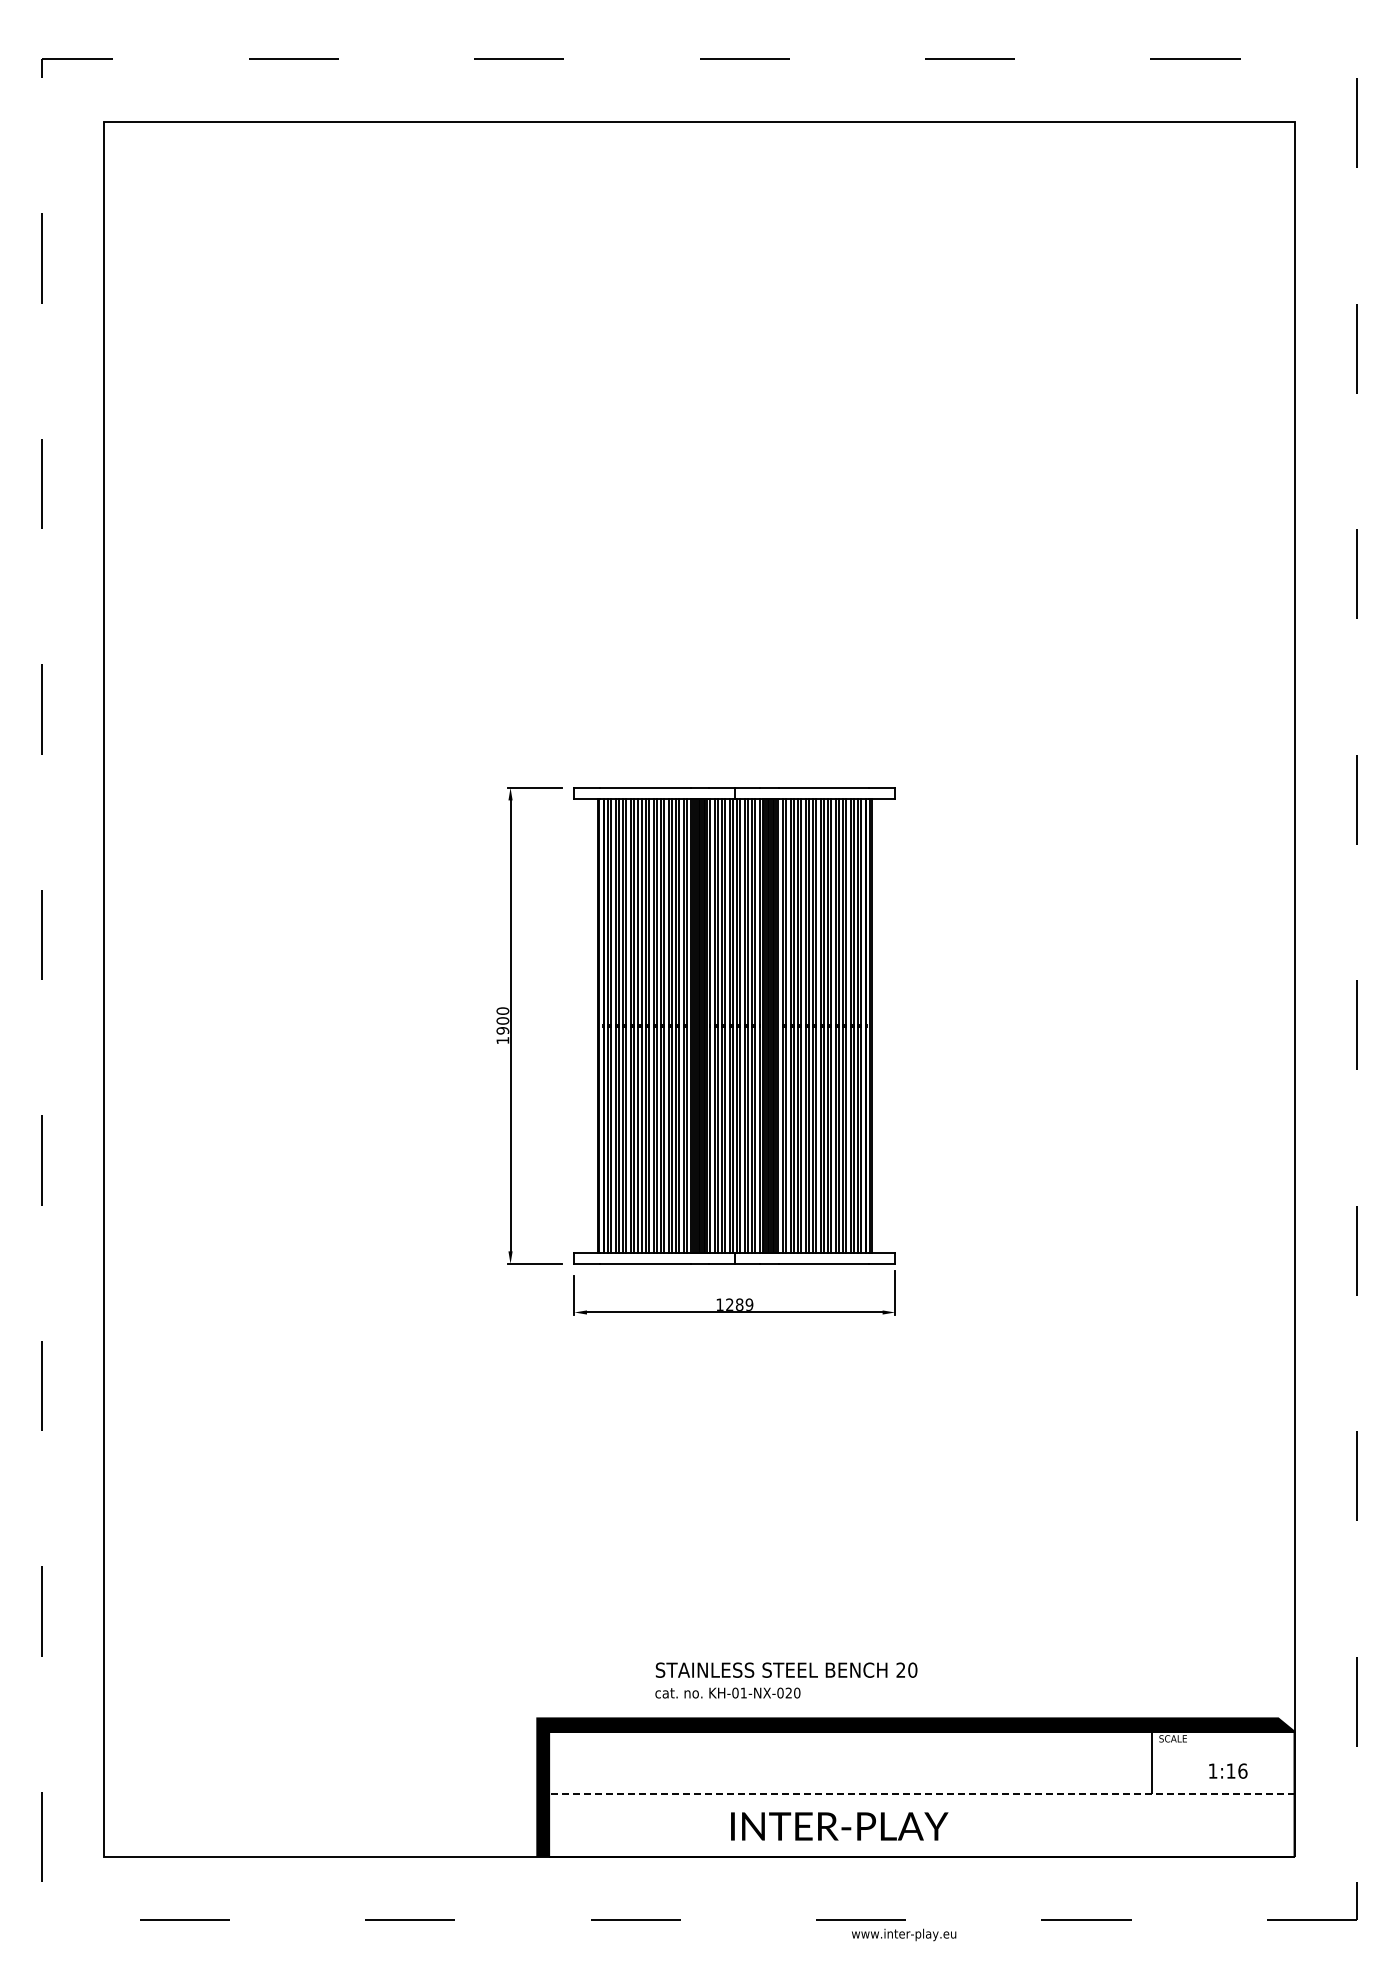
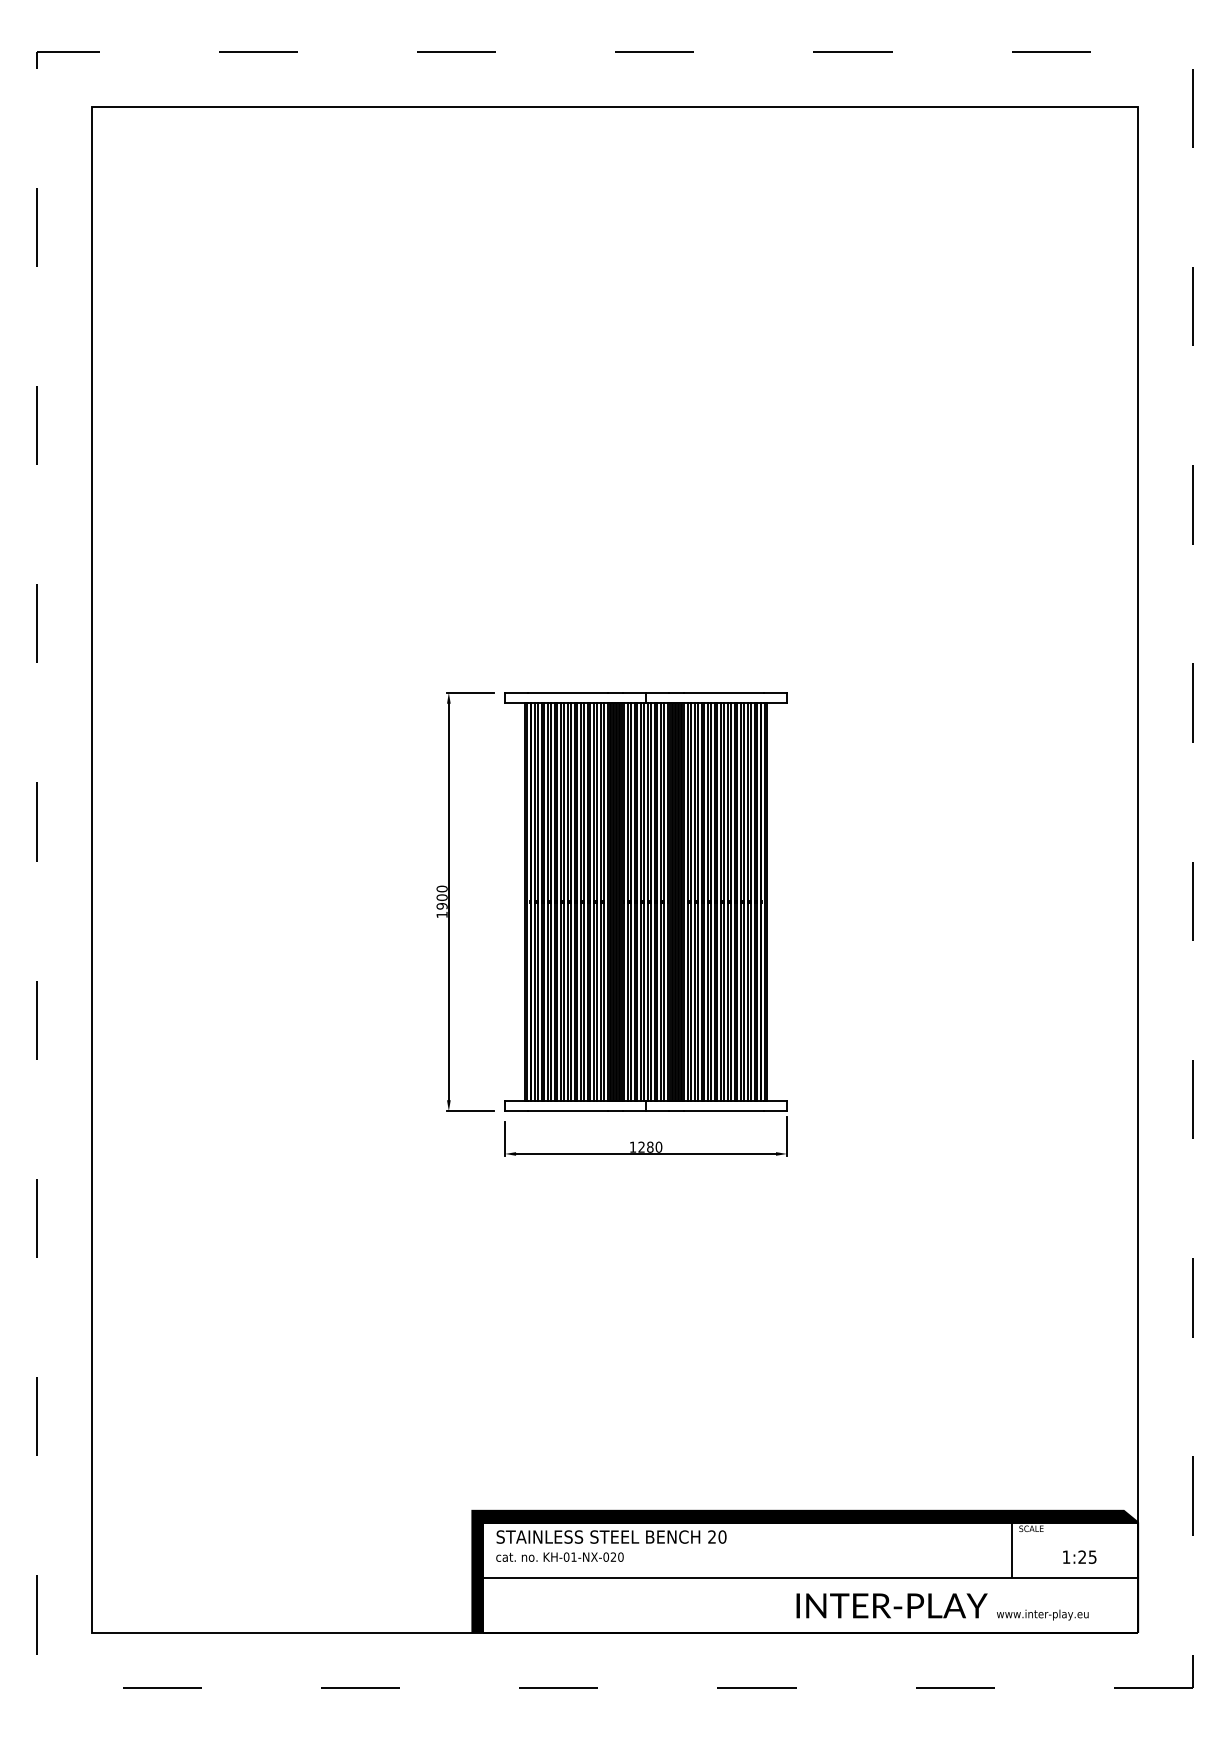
text: (749, 1304) -> (658, 1146), 1289 -> 1280
text: (786, 1680) -> (611, 1546), moved
text: (1236, 1770) -> (1087, 1556), 1:16 -> 1:25
line: (921, 1794) -> (810, 1577), dashed -> solid
text: (839, 1826) -> (891, 1605), moved
text: (904, 1934) -> (1043, 1614), moved

